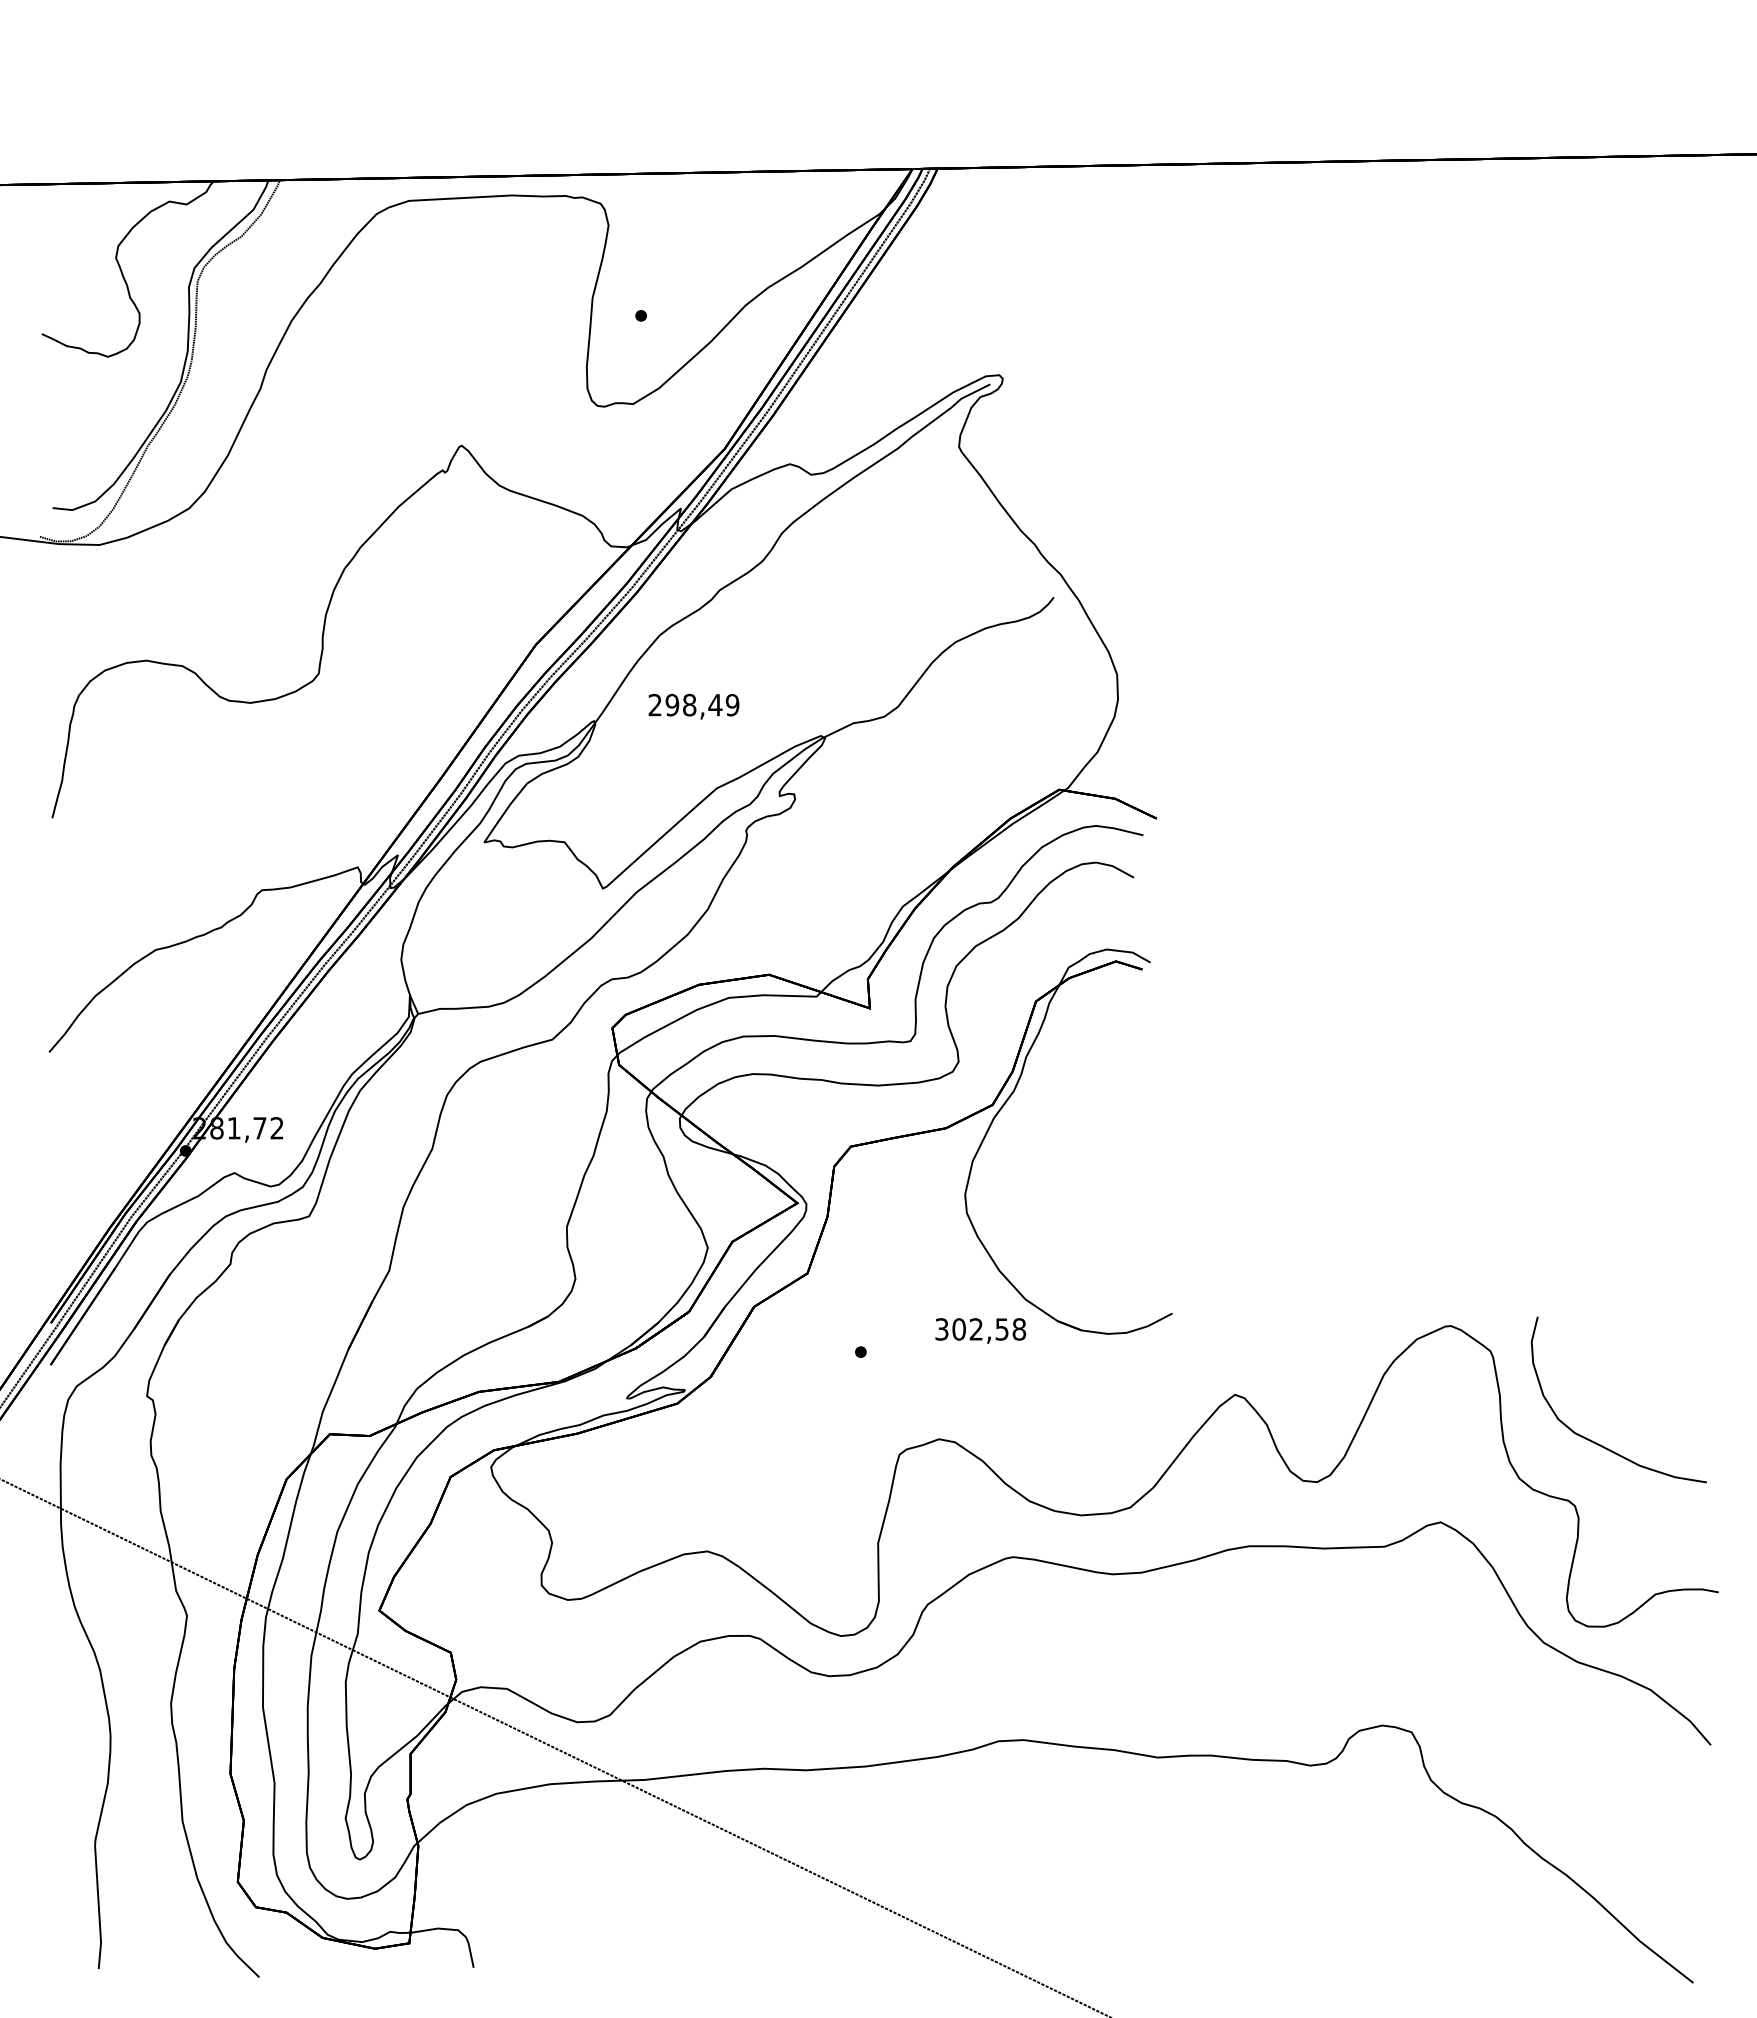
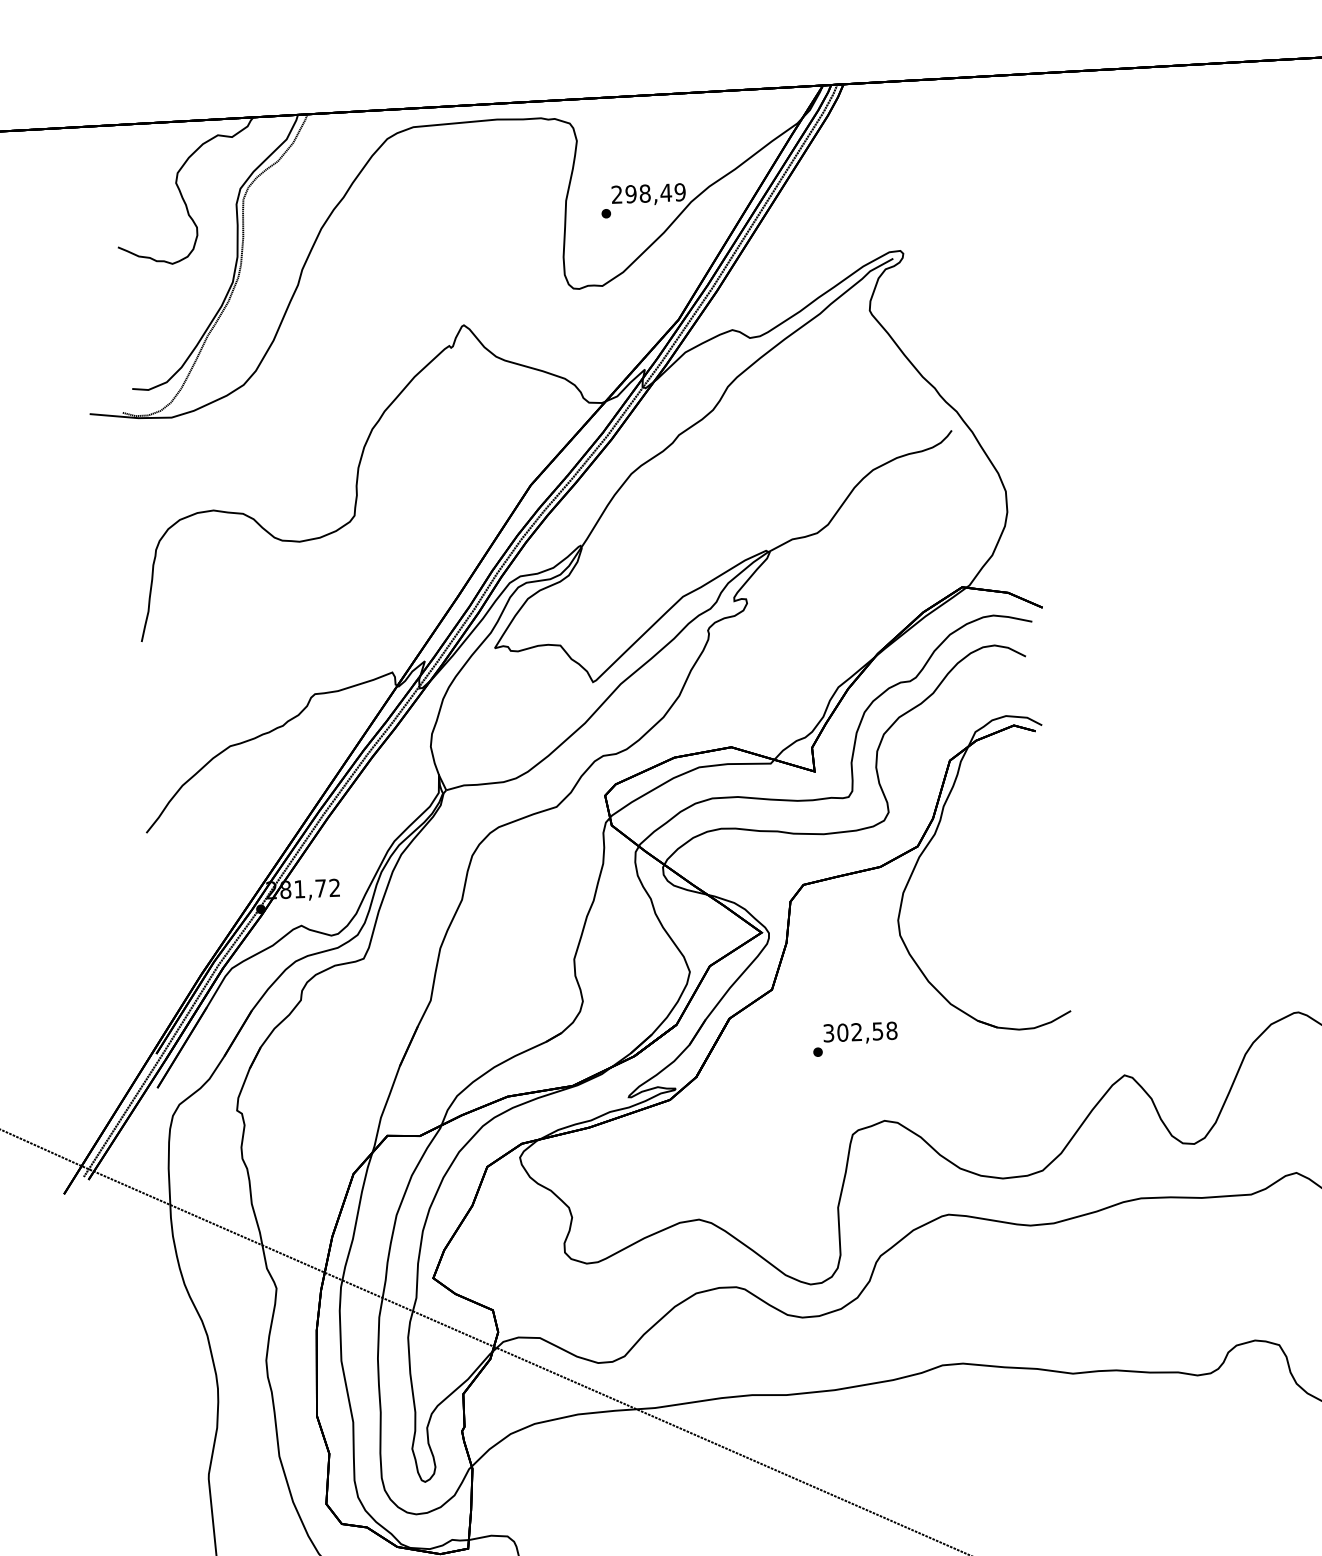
text: (693, 706) -> (648, 194), moved
text: (980, 1330) -> (860, 1032), moved

